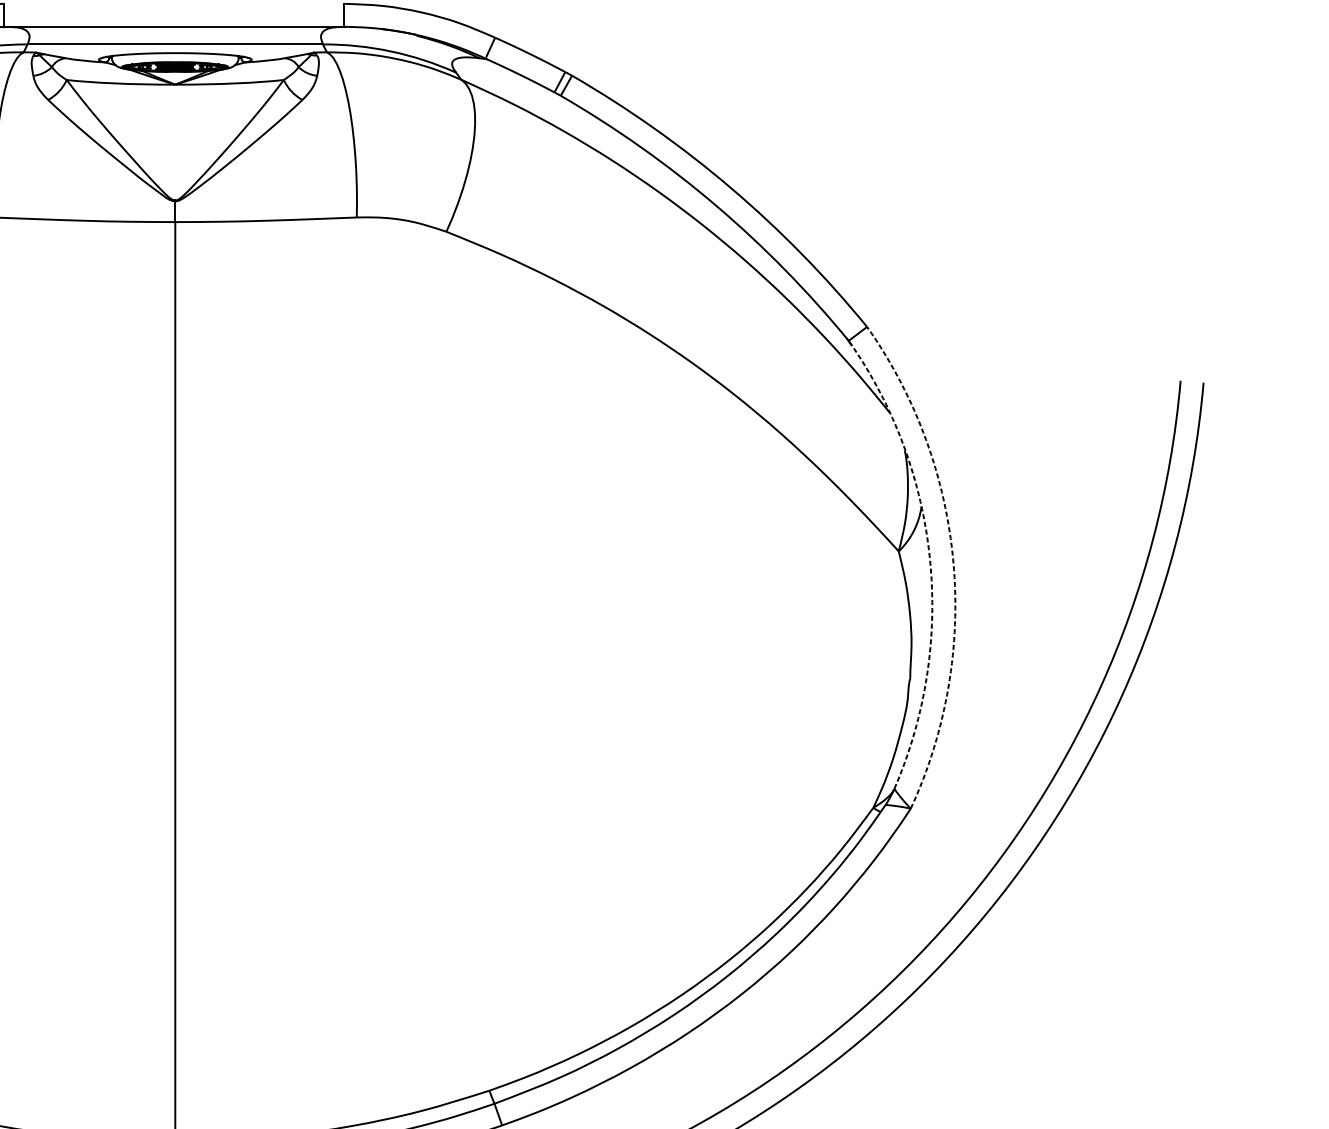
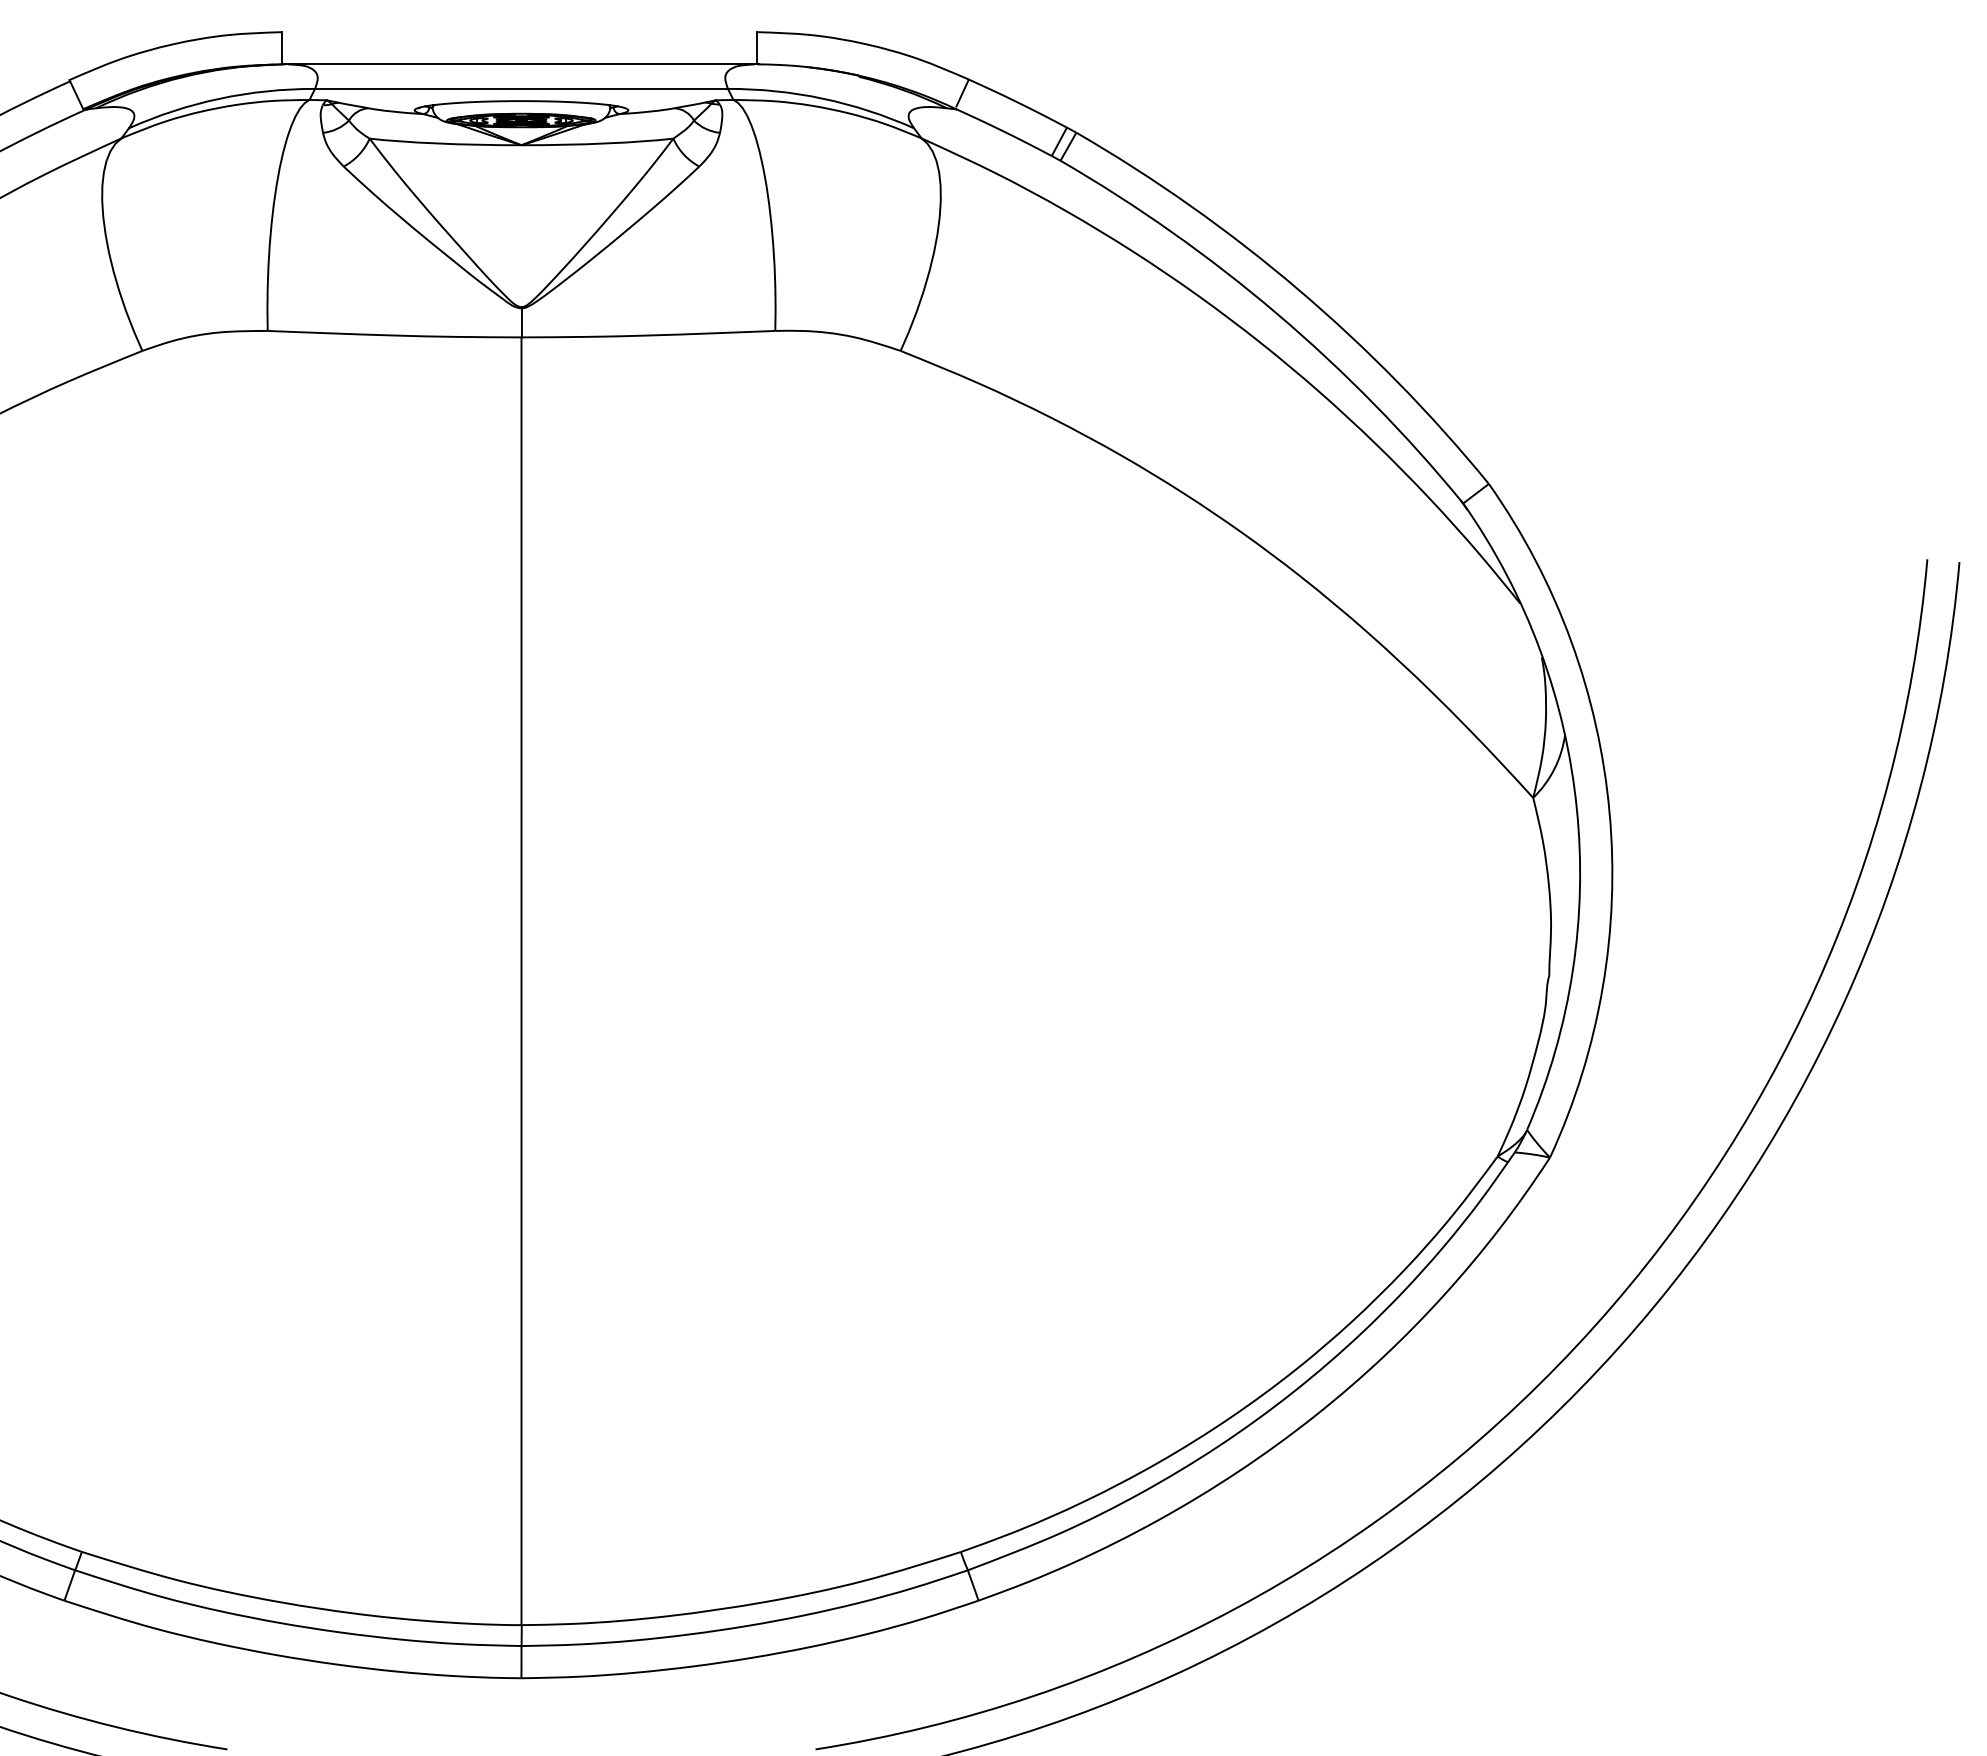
arc: (929, 558) -> (1576, 808), dashed -> solid
arc: (953, 561) -> (1609, 812), dashed -> solid

